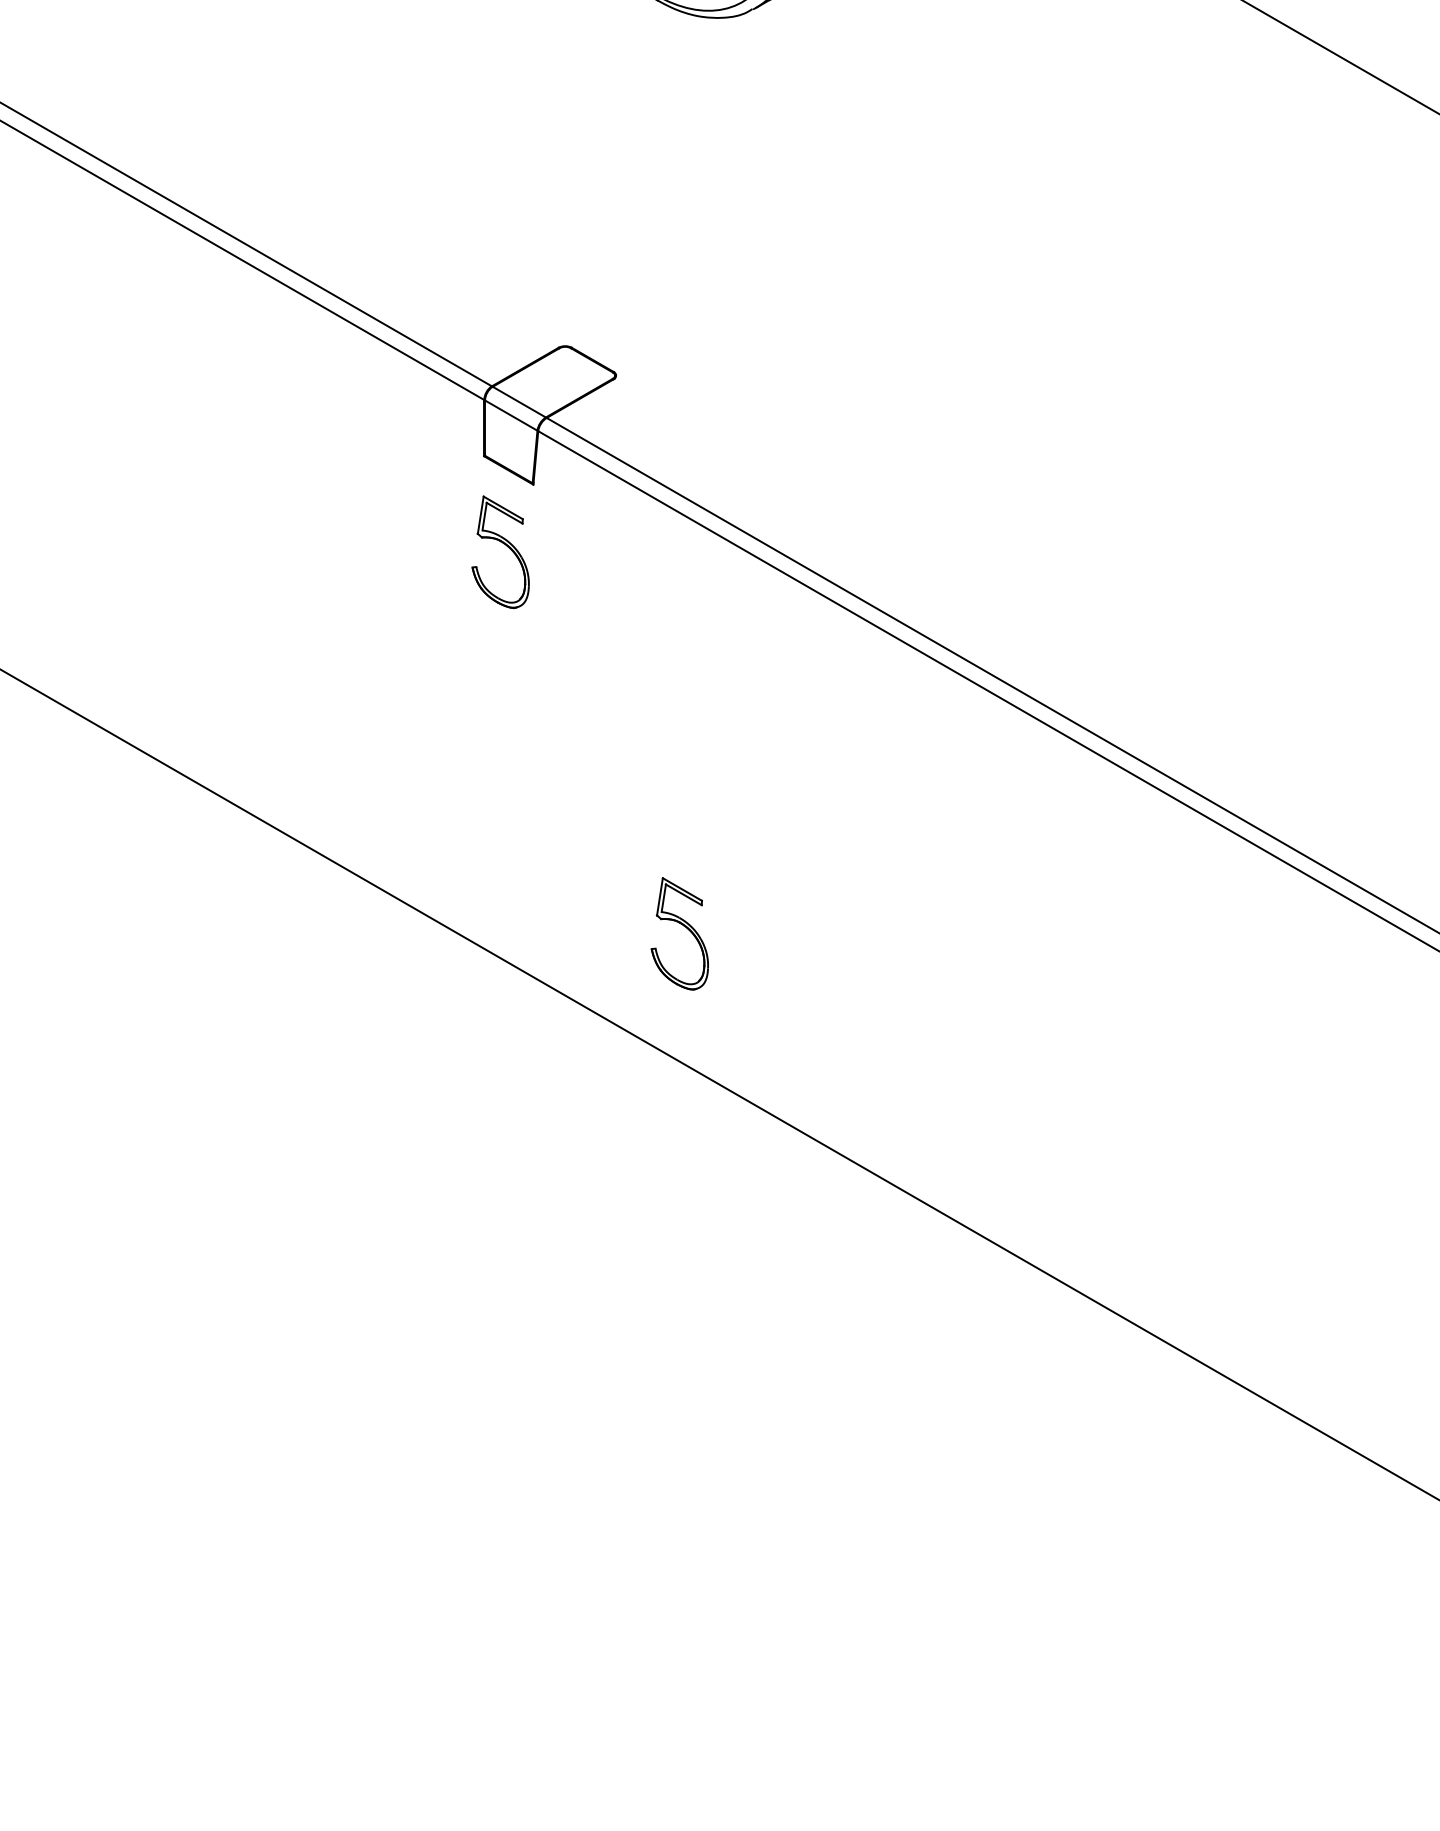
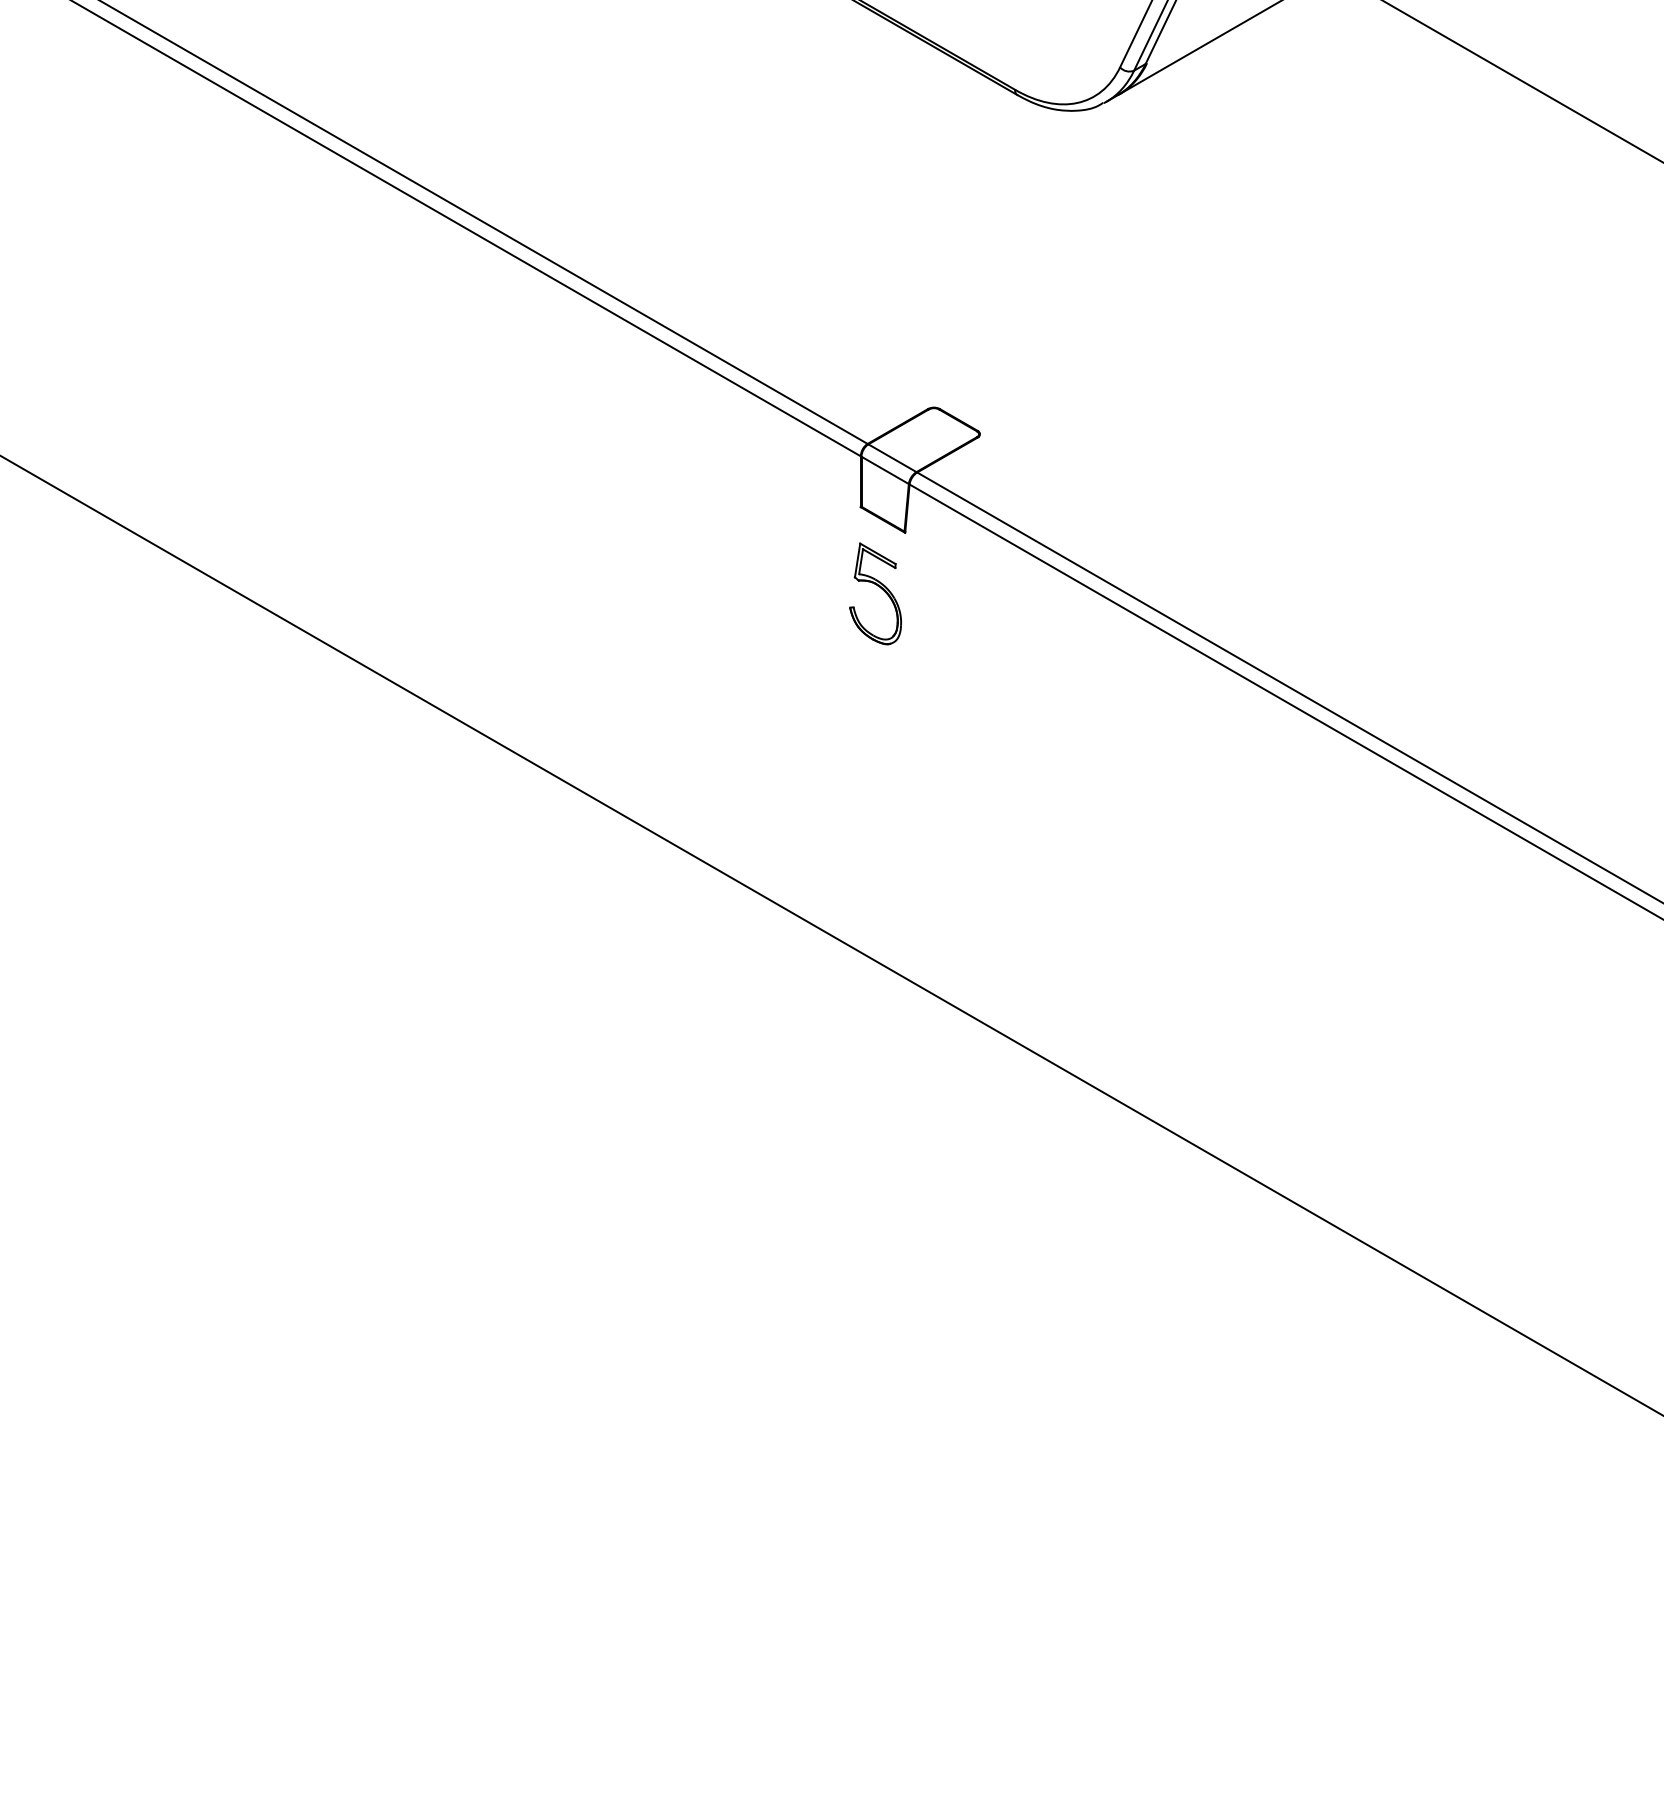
part: (685, 927) -> (1042, 933), removed

